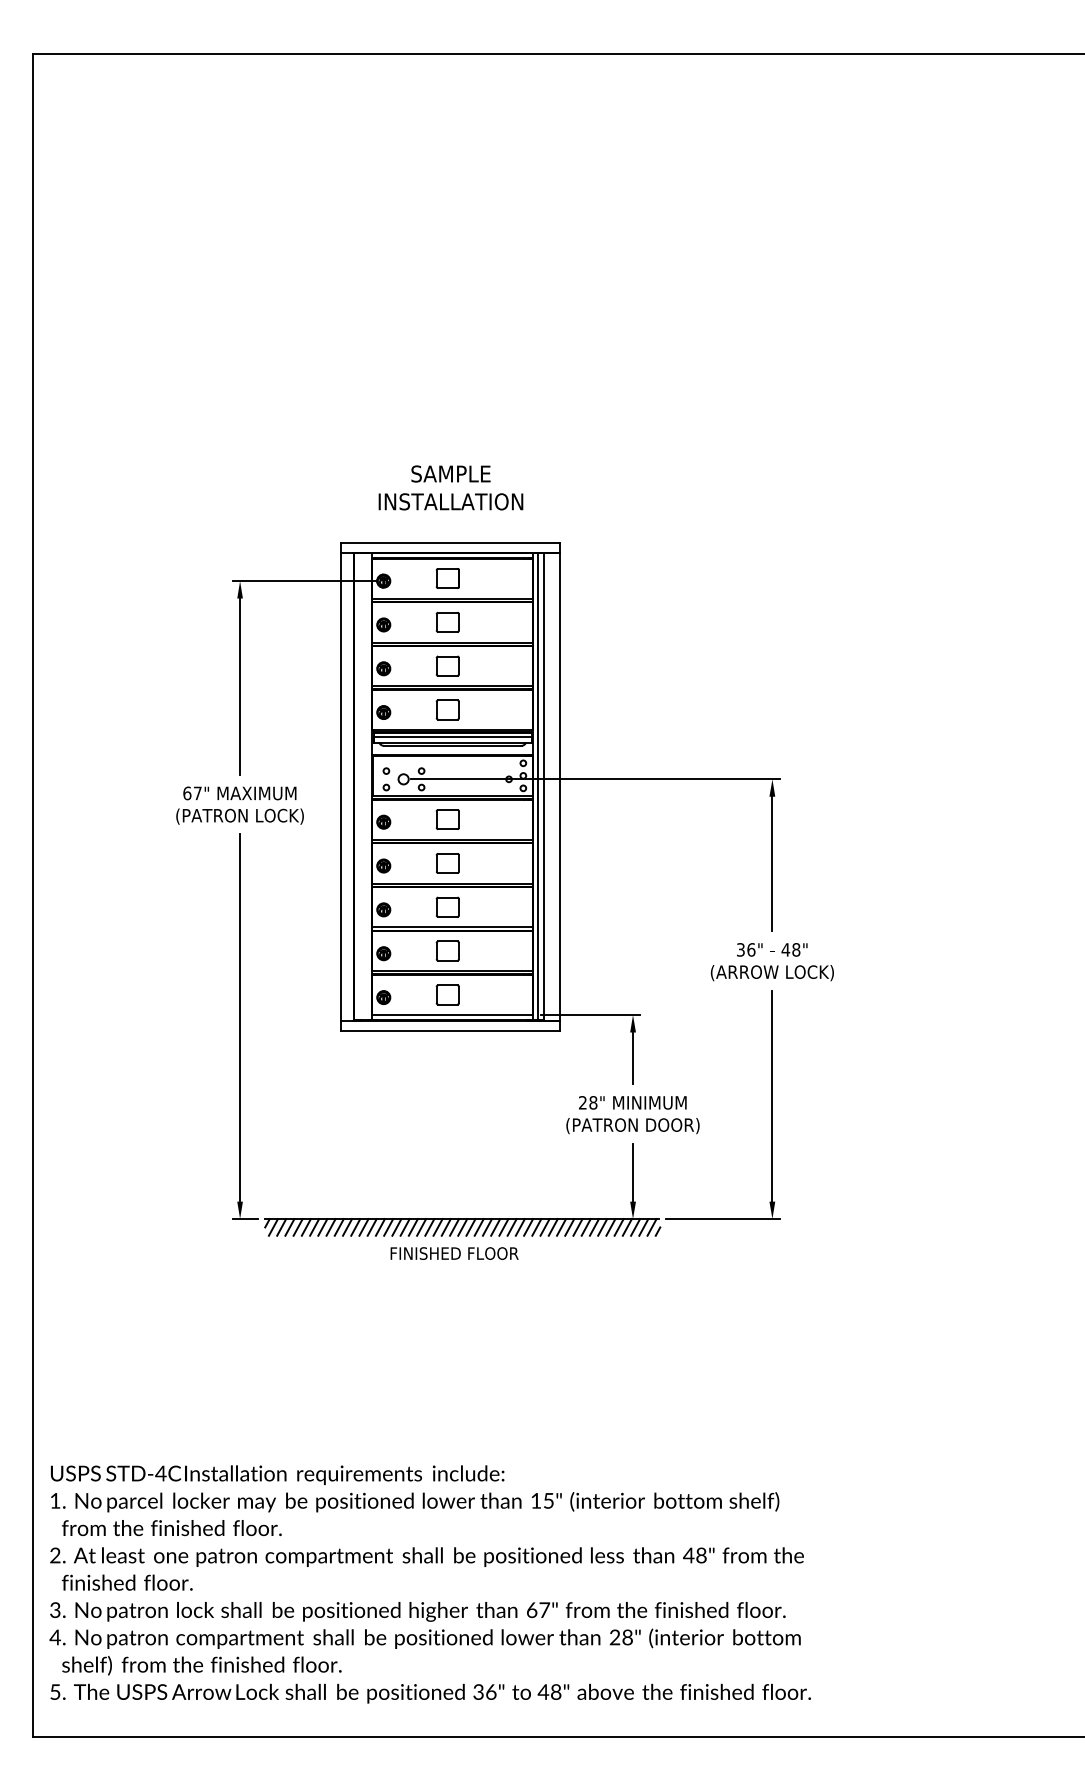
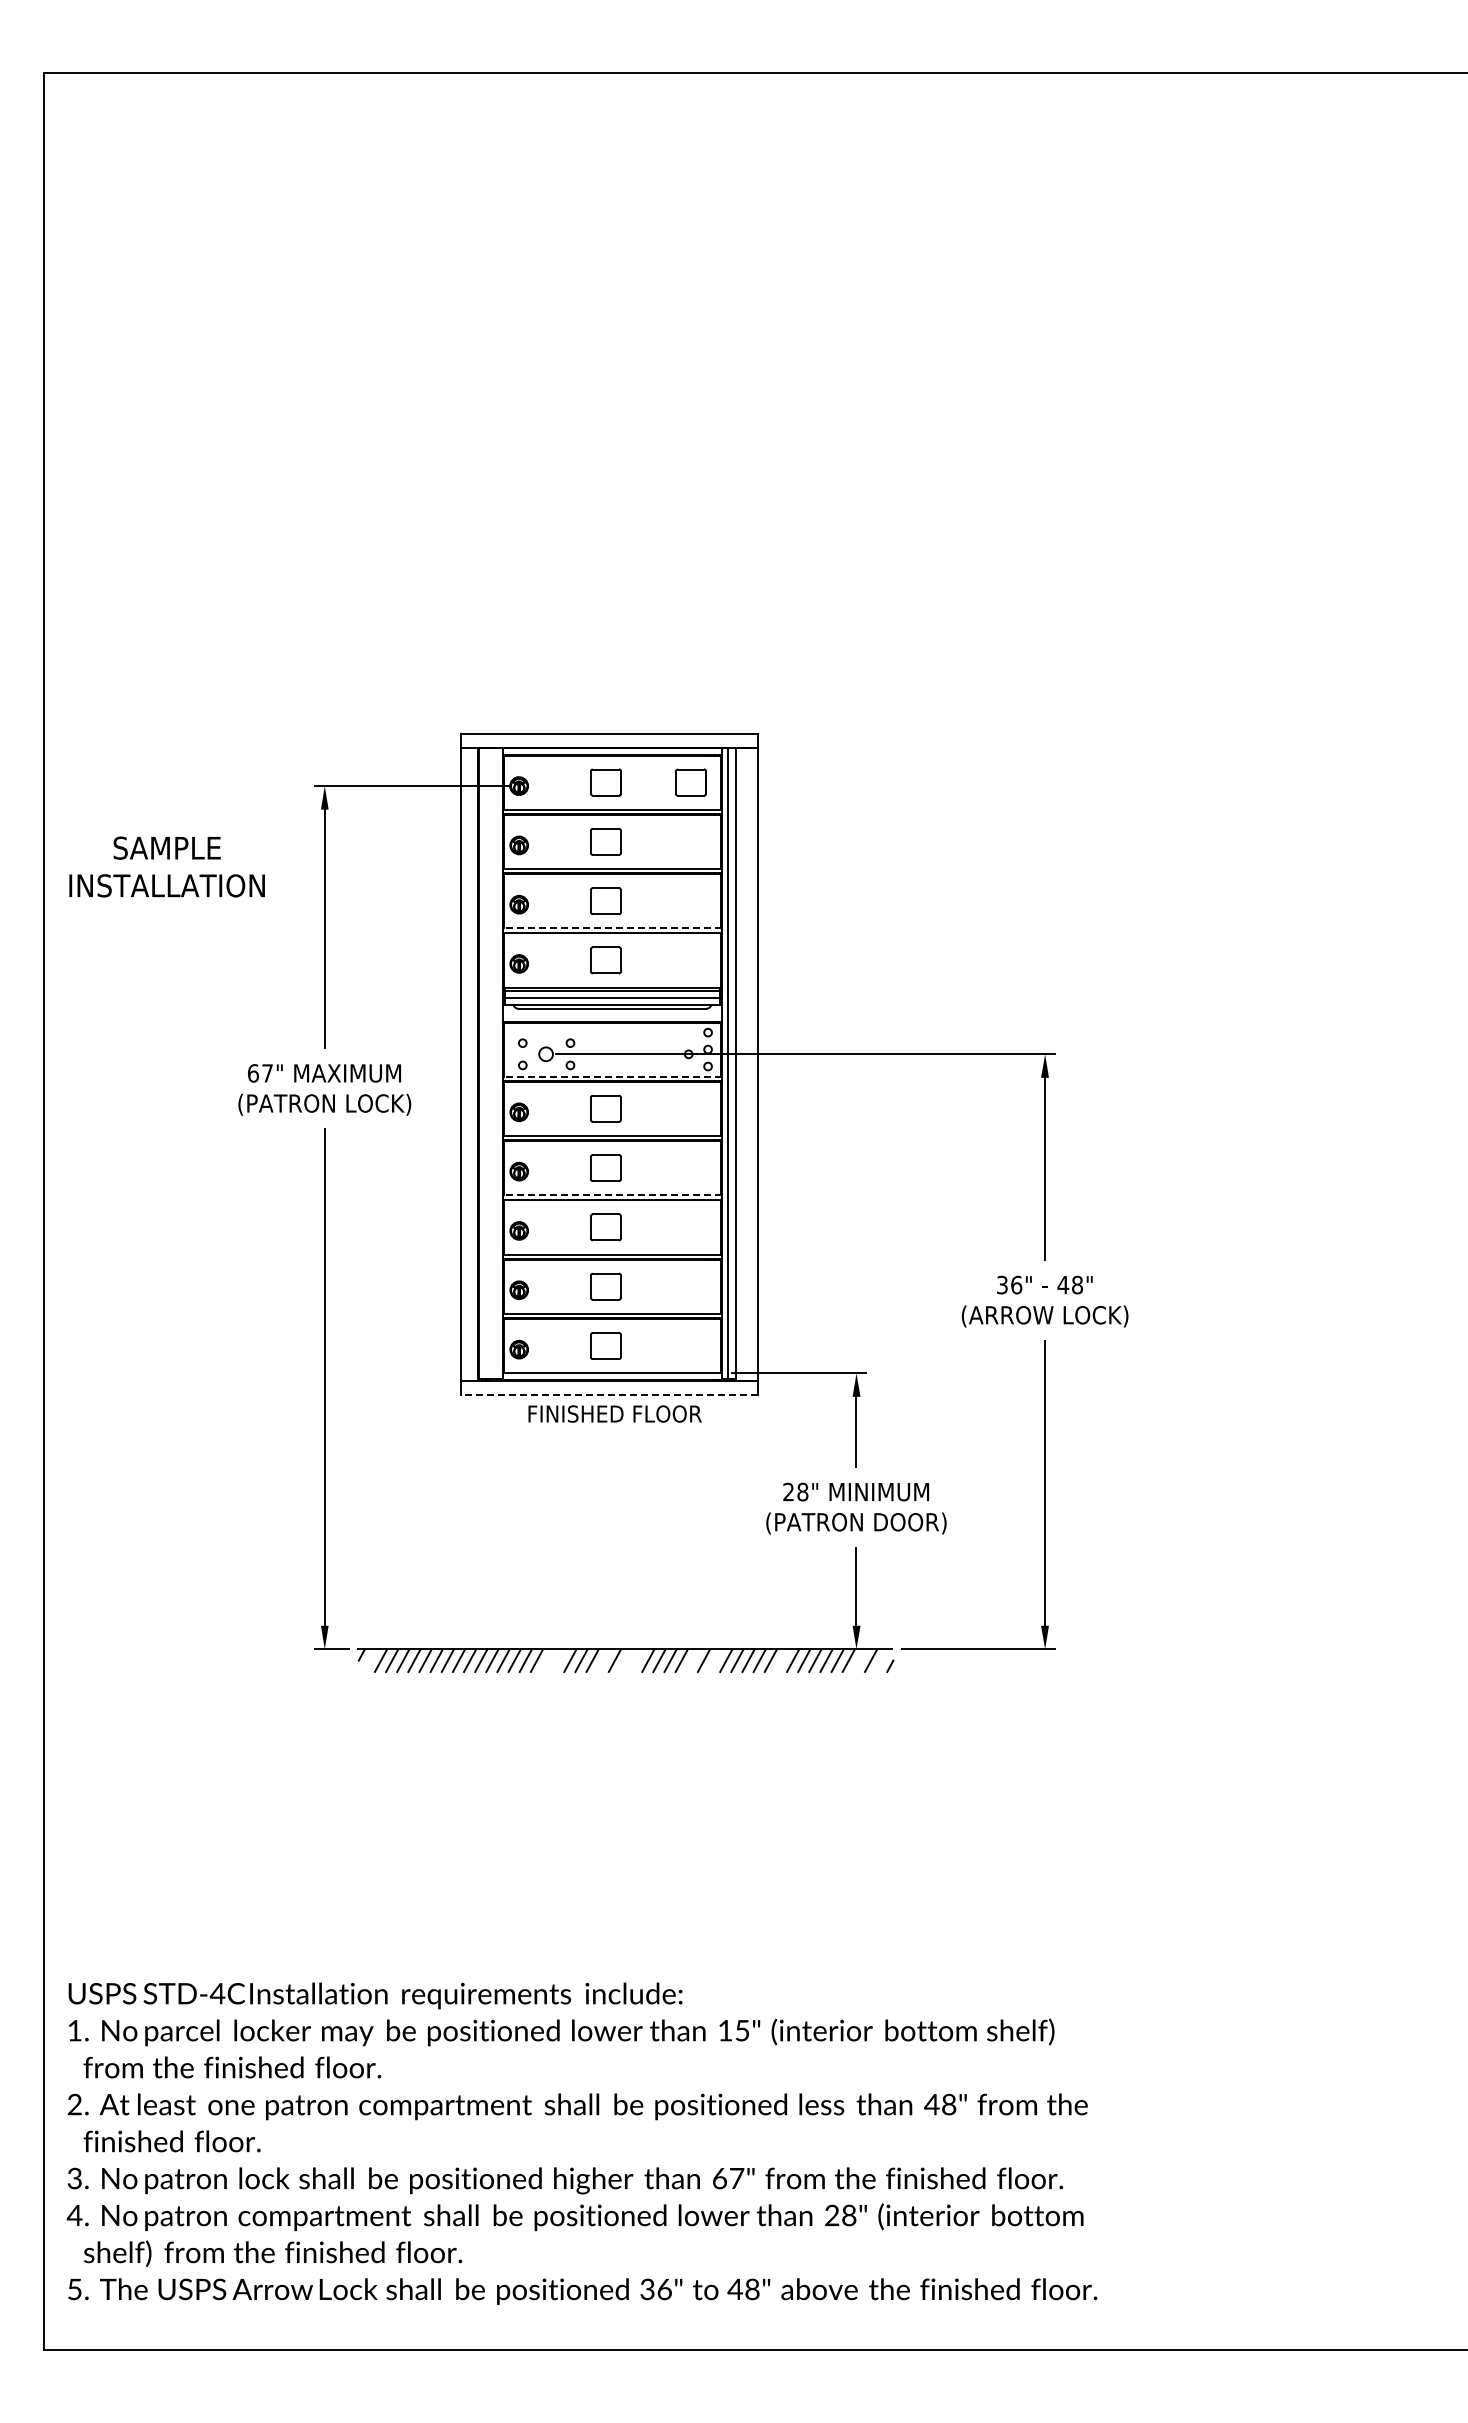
text: (450, 487) -> (166, 866), moved
part: (510, 578) -> (690, 782), added
line: (451, 686) -> (611, 928), solid -> dashed
line: (451, 795) -> (611, 1076), solid -> dashed
line: (451, 883) -> (611, 1195), solid -> dashed
line: (450, 1031) -> (609, 1395), solid -> dashed
line: (273, 1227) -> (369, 1660), removed
line: (405, 1227) -> (548, 1660), removed
line: (413, 1227) -> (559, 1660), removed
line: (446, 1227) -> (603, 1660), removed
line: (462, 1227) -> (625, 1660), removed
line: (471, 1227) -> (637, 1660), removed
line: (511, 1227) -> (692, 1660), removed
line: (528, 1227) -> (715, 1660), removed
line: (577, 1227) -> (781, 1660), removed
line: (635, 1227) -> (859, 1660), removed
line: (652, 1227) -> (882, 1660), removed
text: (454, 1253) -> (614, 1413), moved

